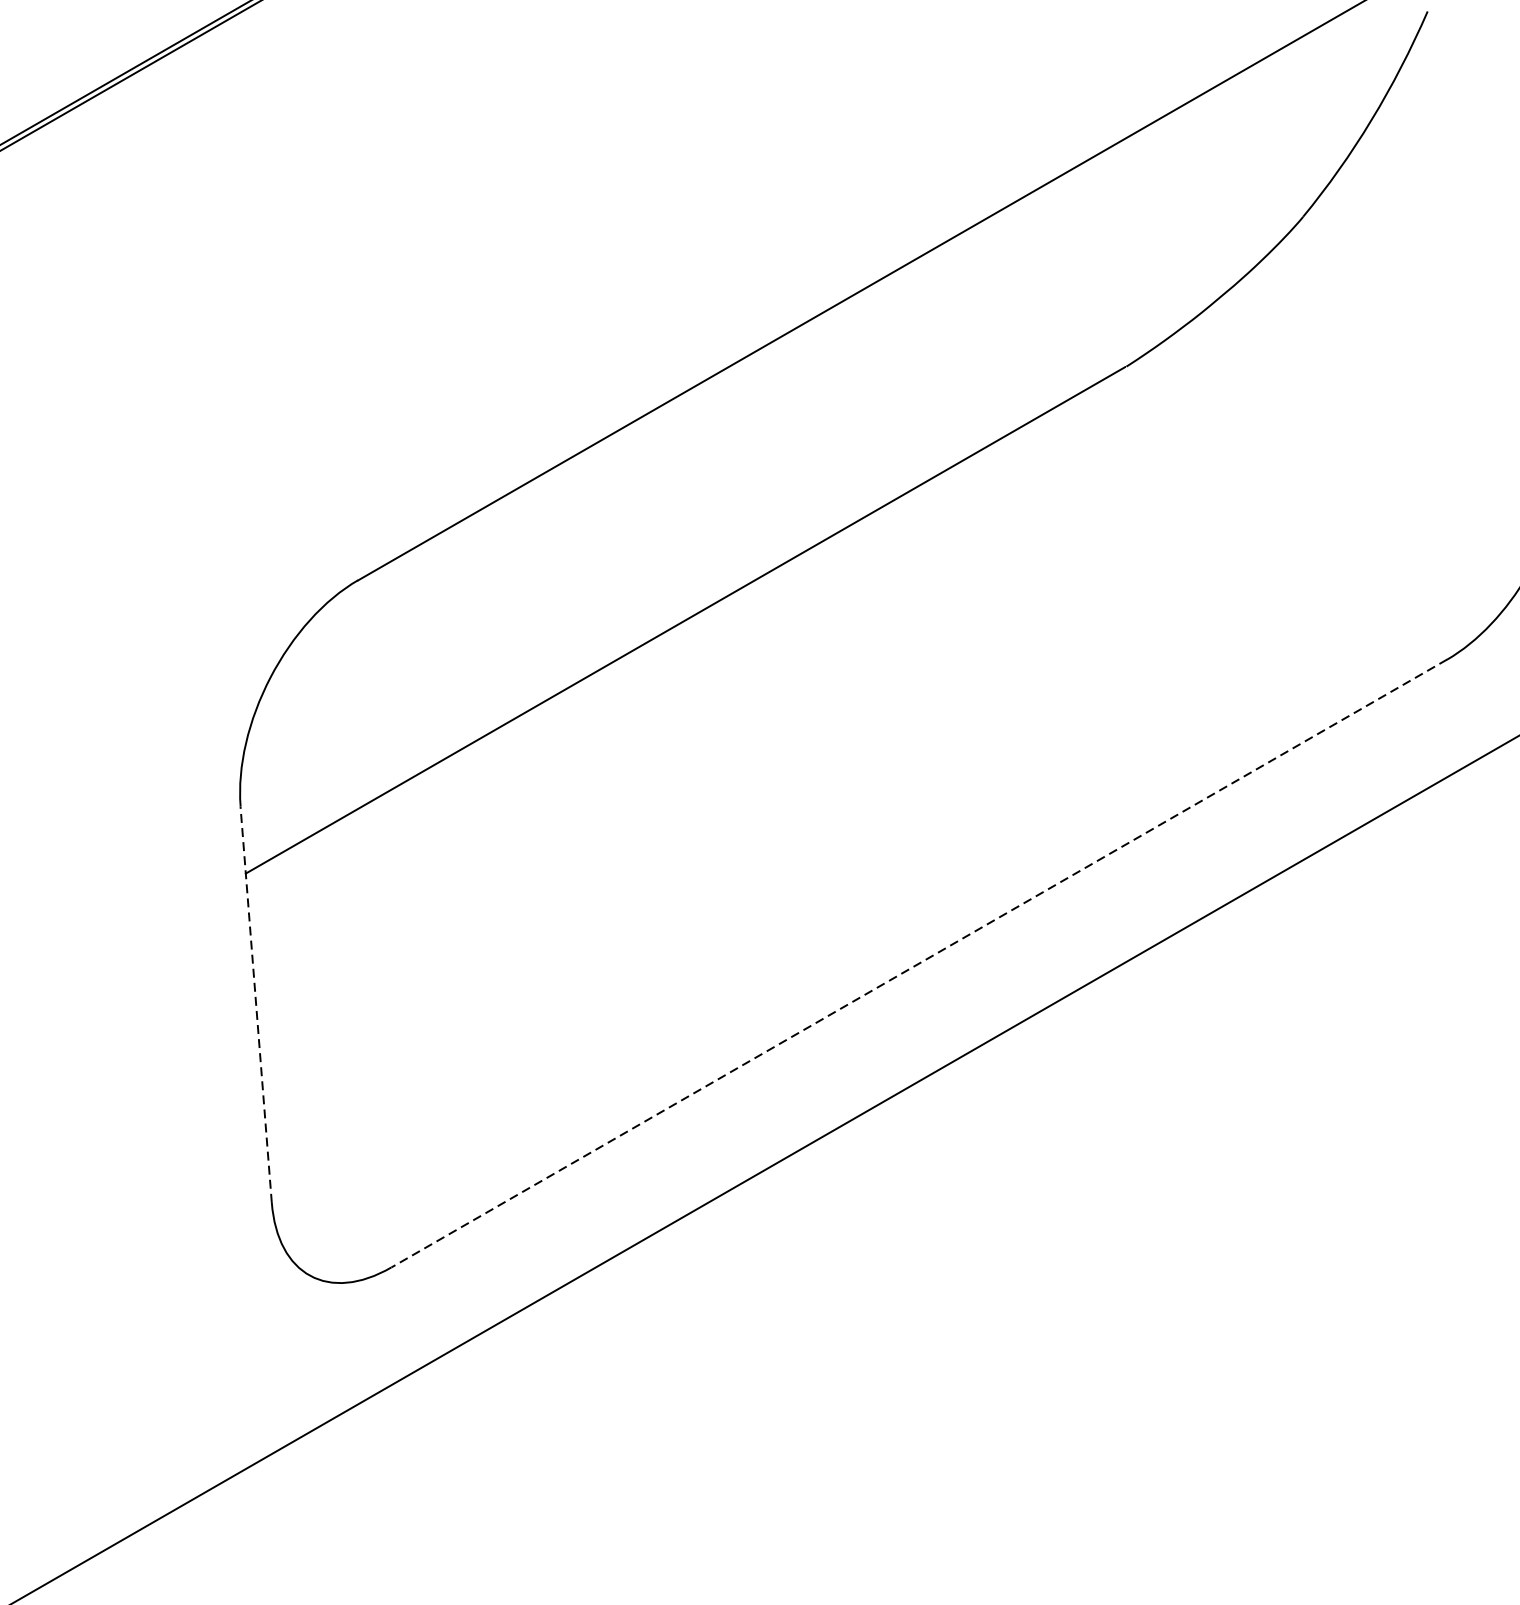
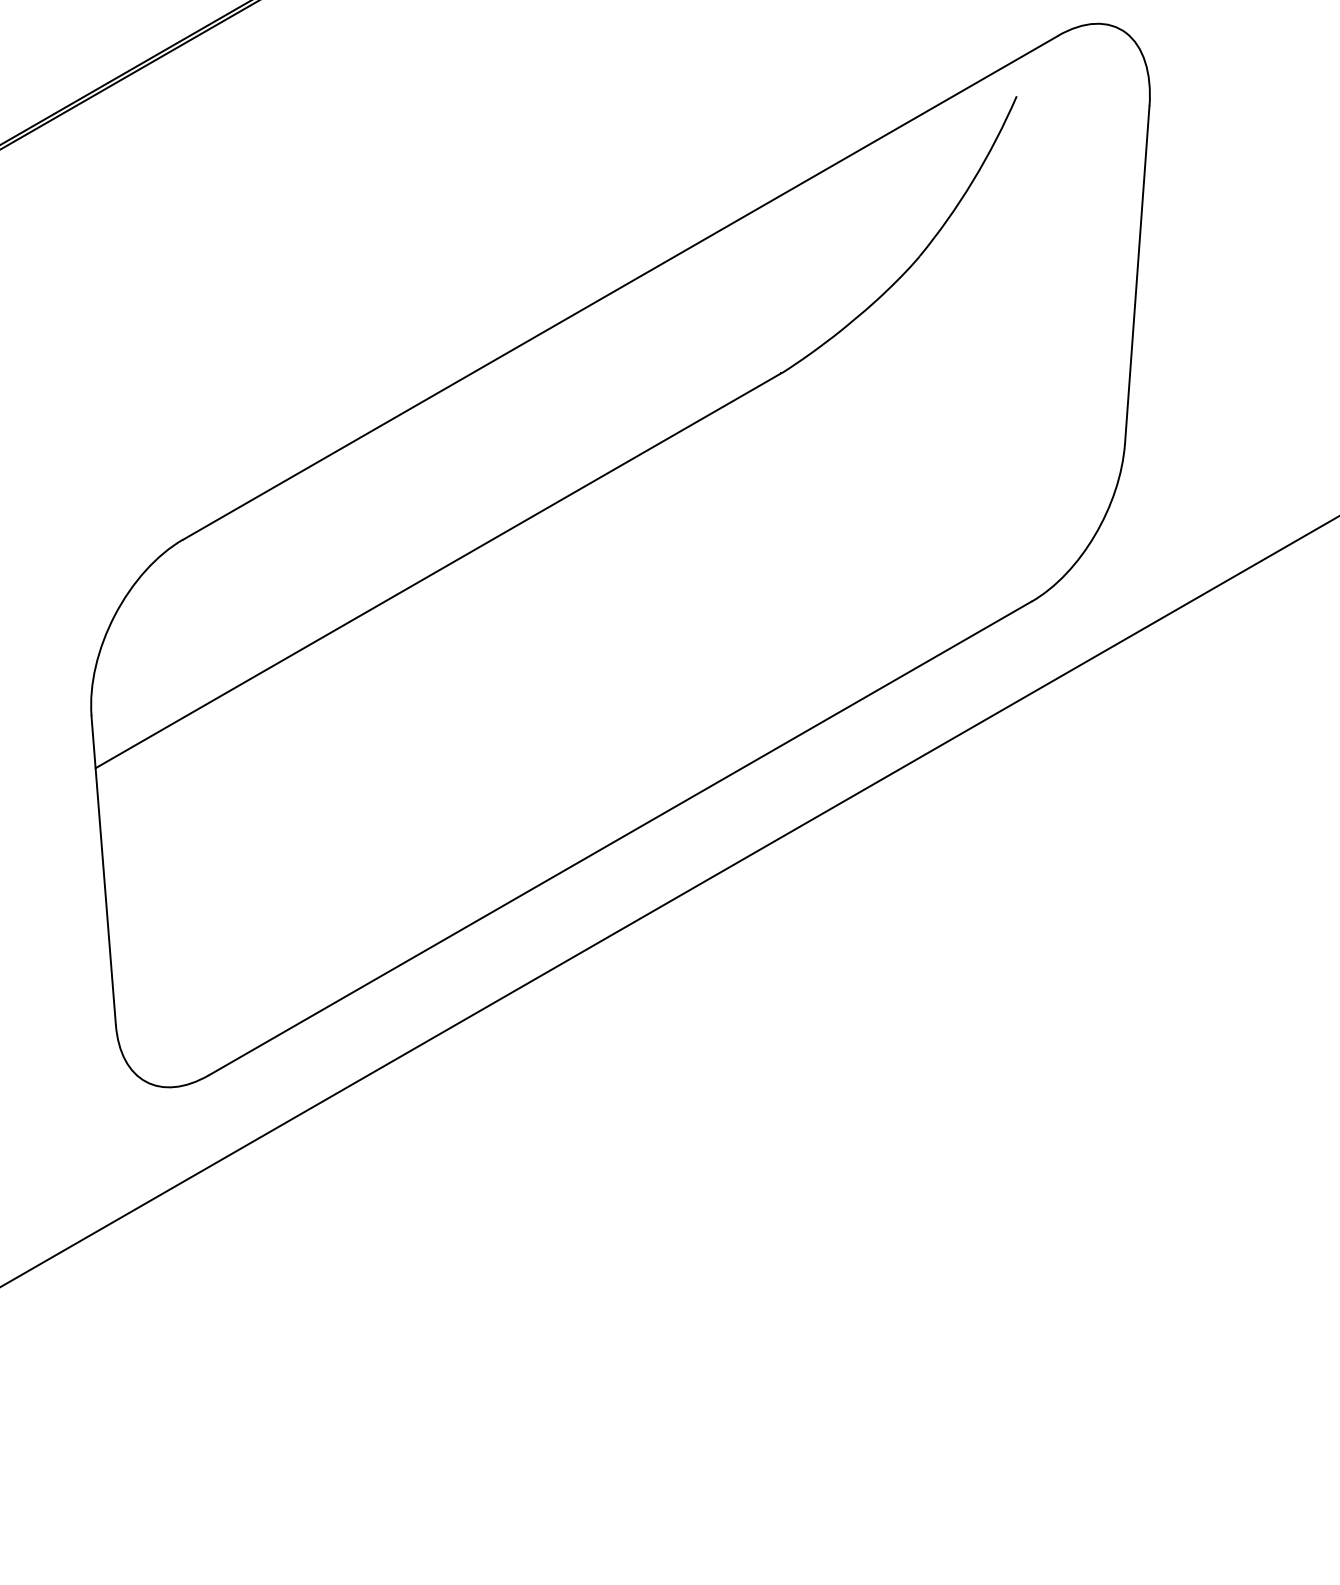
line: (919, 963) -> (620, 838), dashed -> solid
line: (255, 1003) -> (103, 869), dashed -> solid

